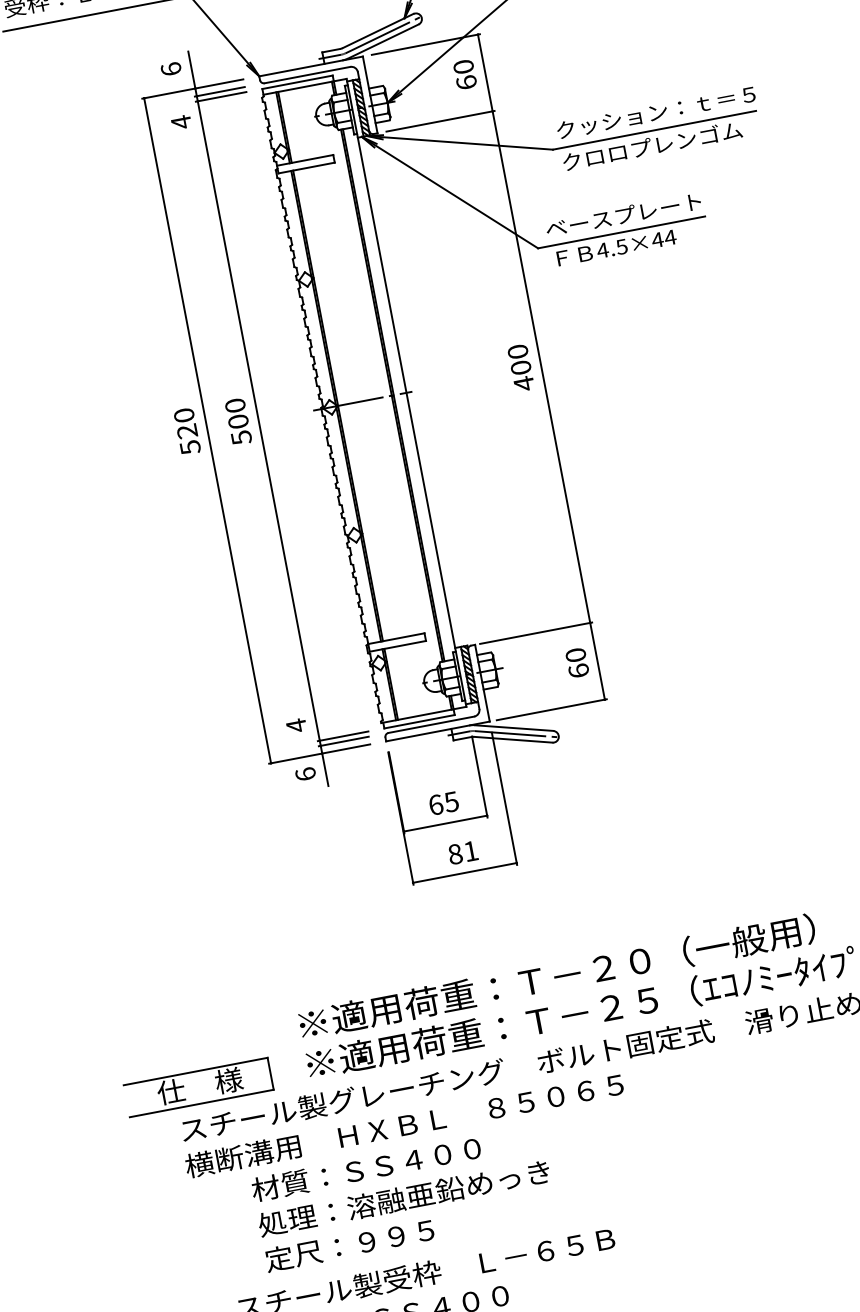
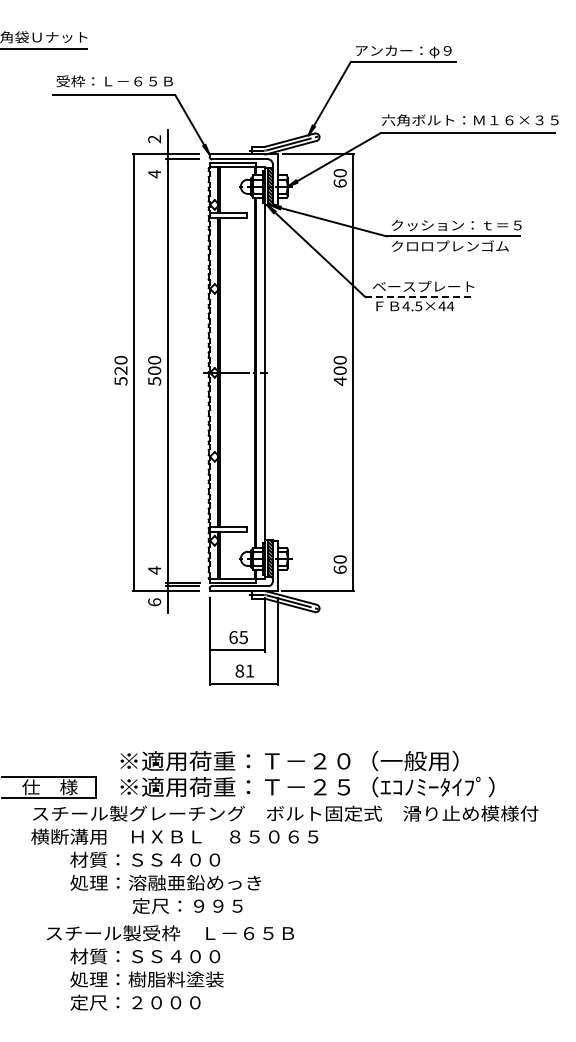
text: (171, 69) -> (154, 139), 6 -> 2
line: (220, 96) -> (182, 162), removed
line: (439, 120) -> (318, 204), removed
line: (622, 232) -> (420, 297), solid -> dashed
line: (535, 632) -> (317, 540), removed
text: (349, 1244) -> (187, 905), moved

